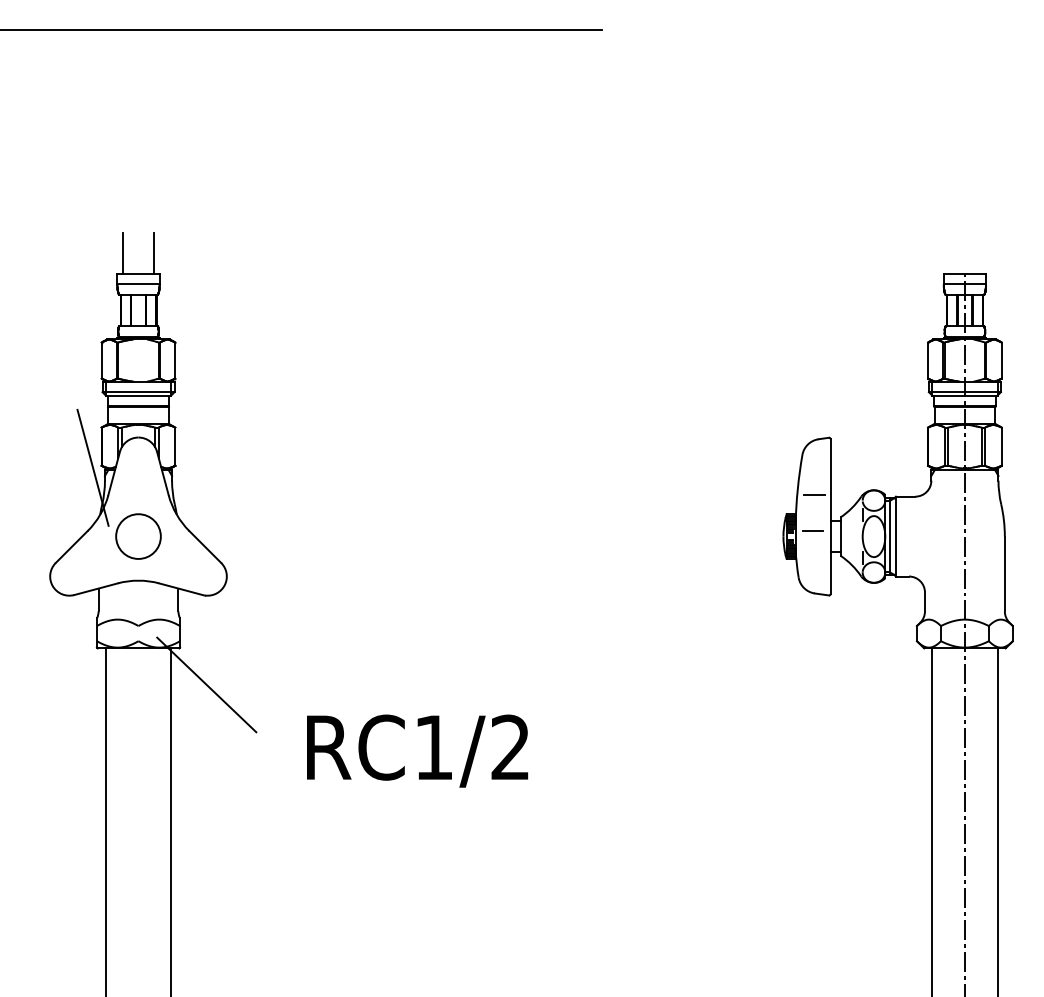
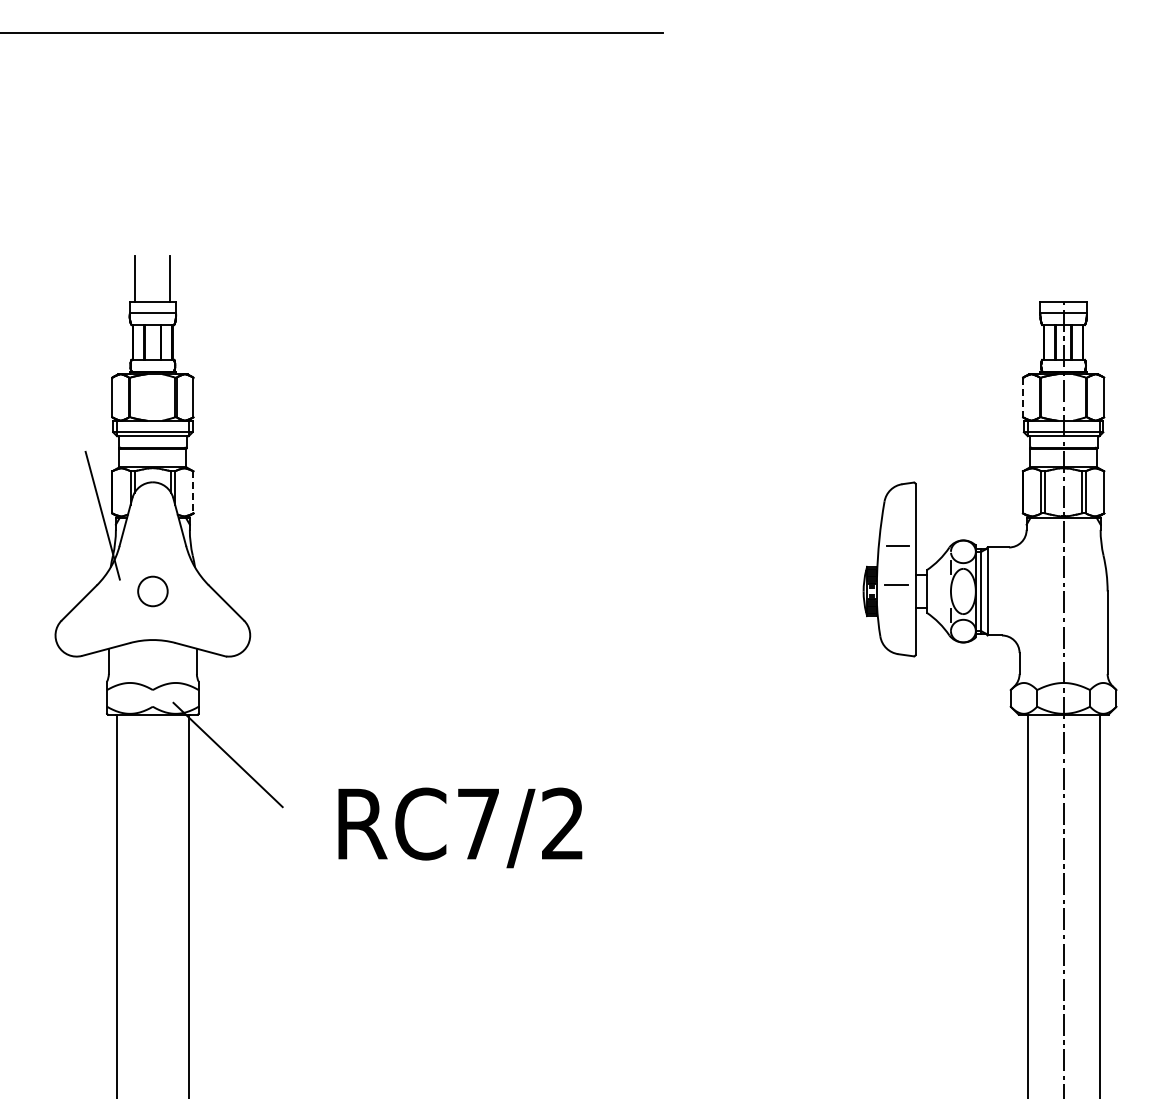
line: (928, 360) -> (1023, 397), solid -> dashed
line: (175, 446) -> (193, 492), solid -> dashed
circle: (138, 536) -> (152, 591), size x0.6
text: (433, 747) -> (478, 823), RC1/2 -> RC7/2

